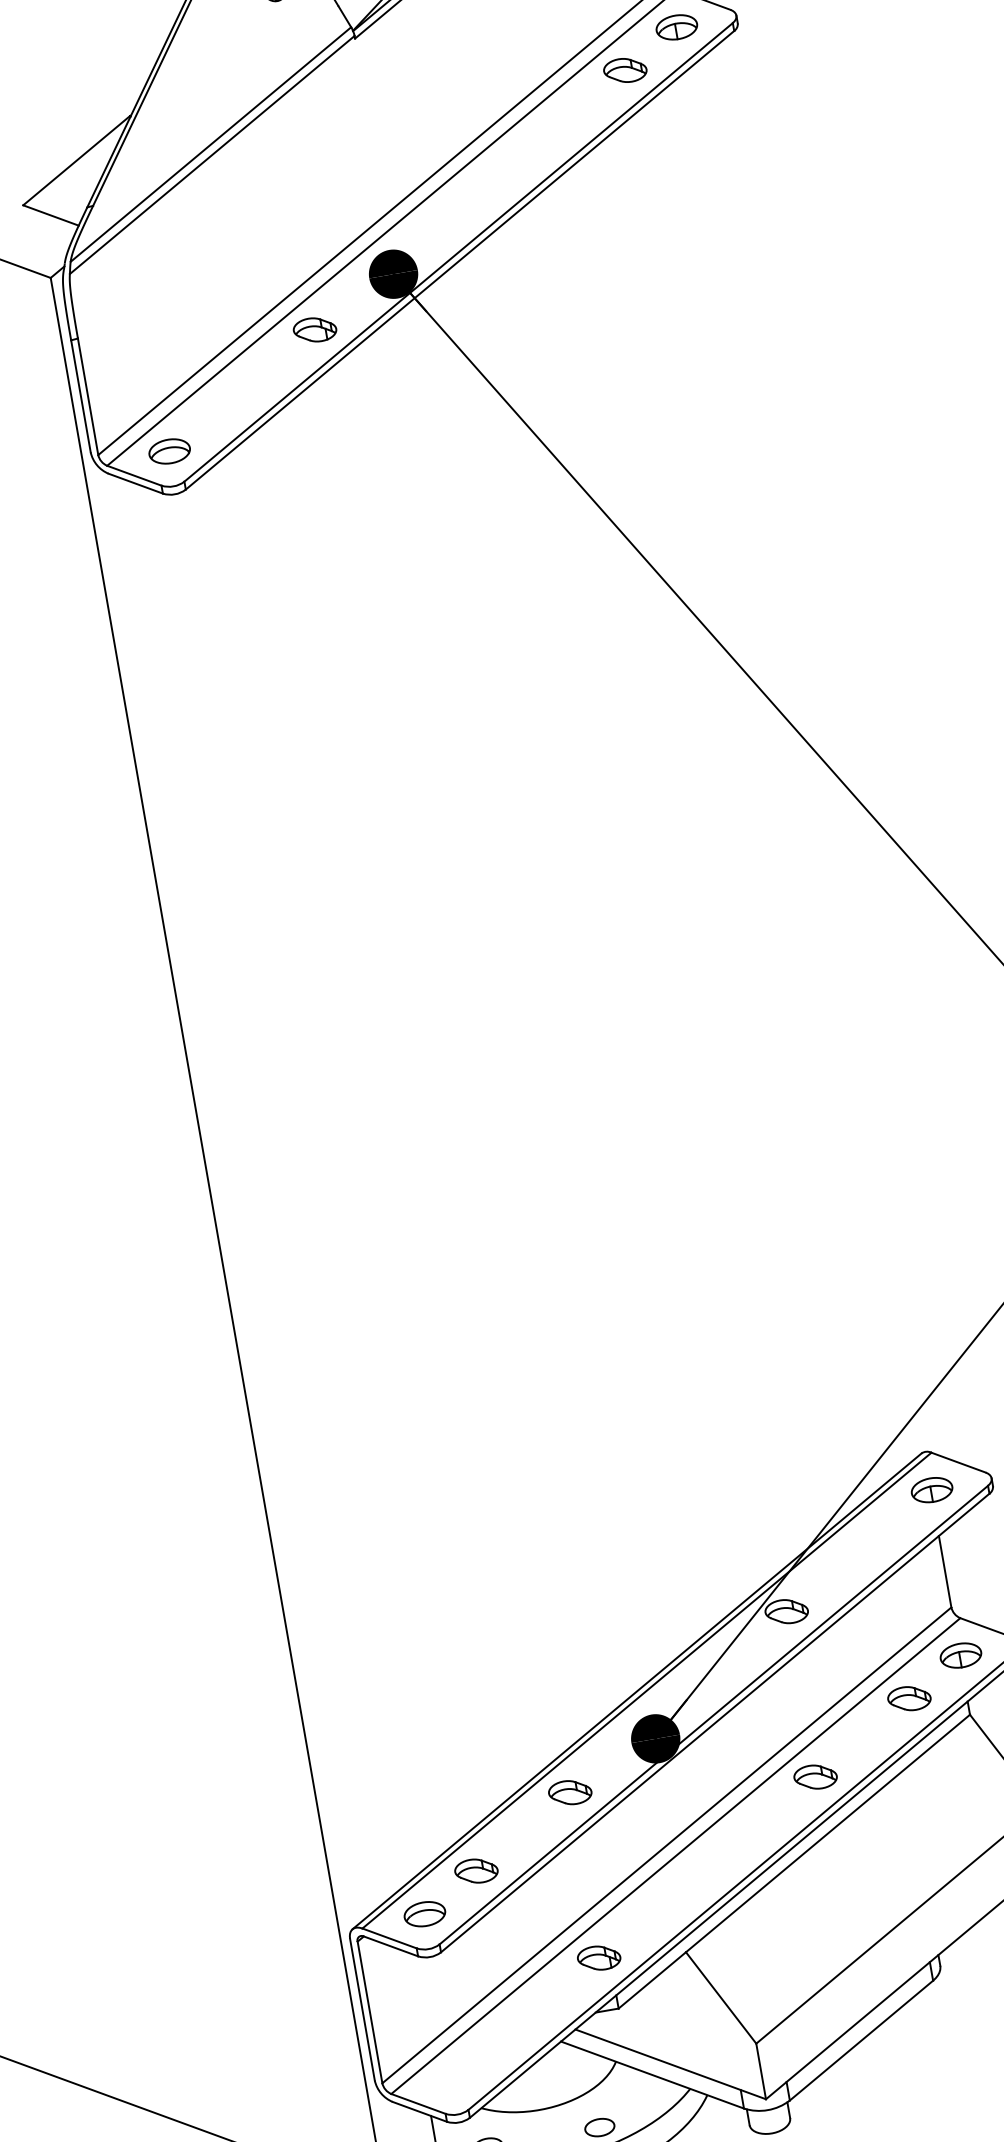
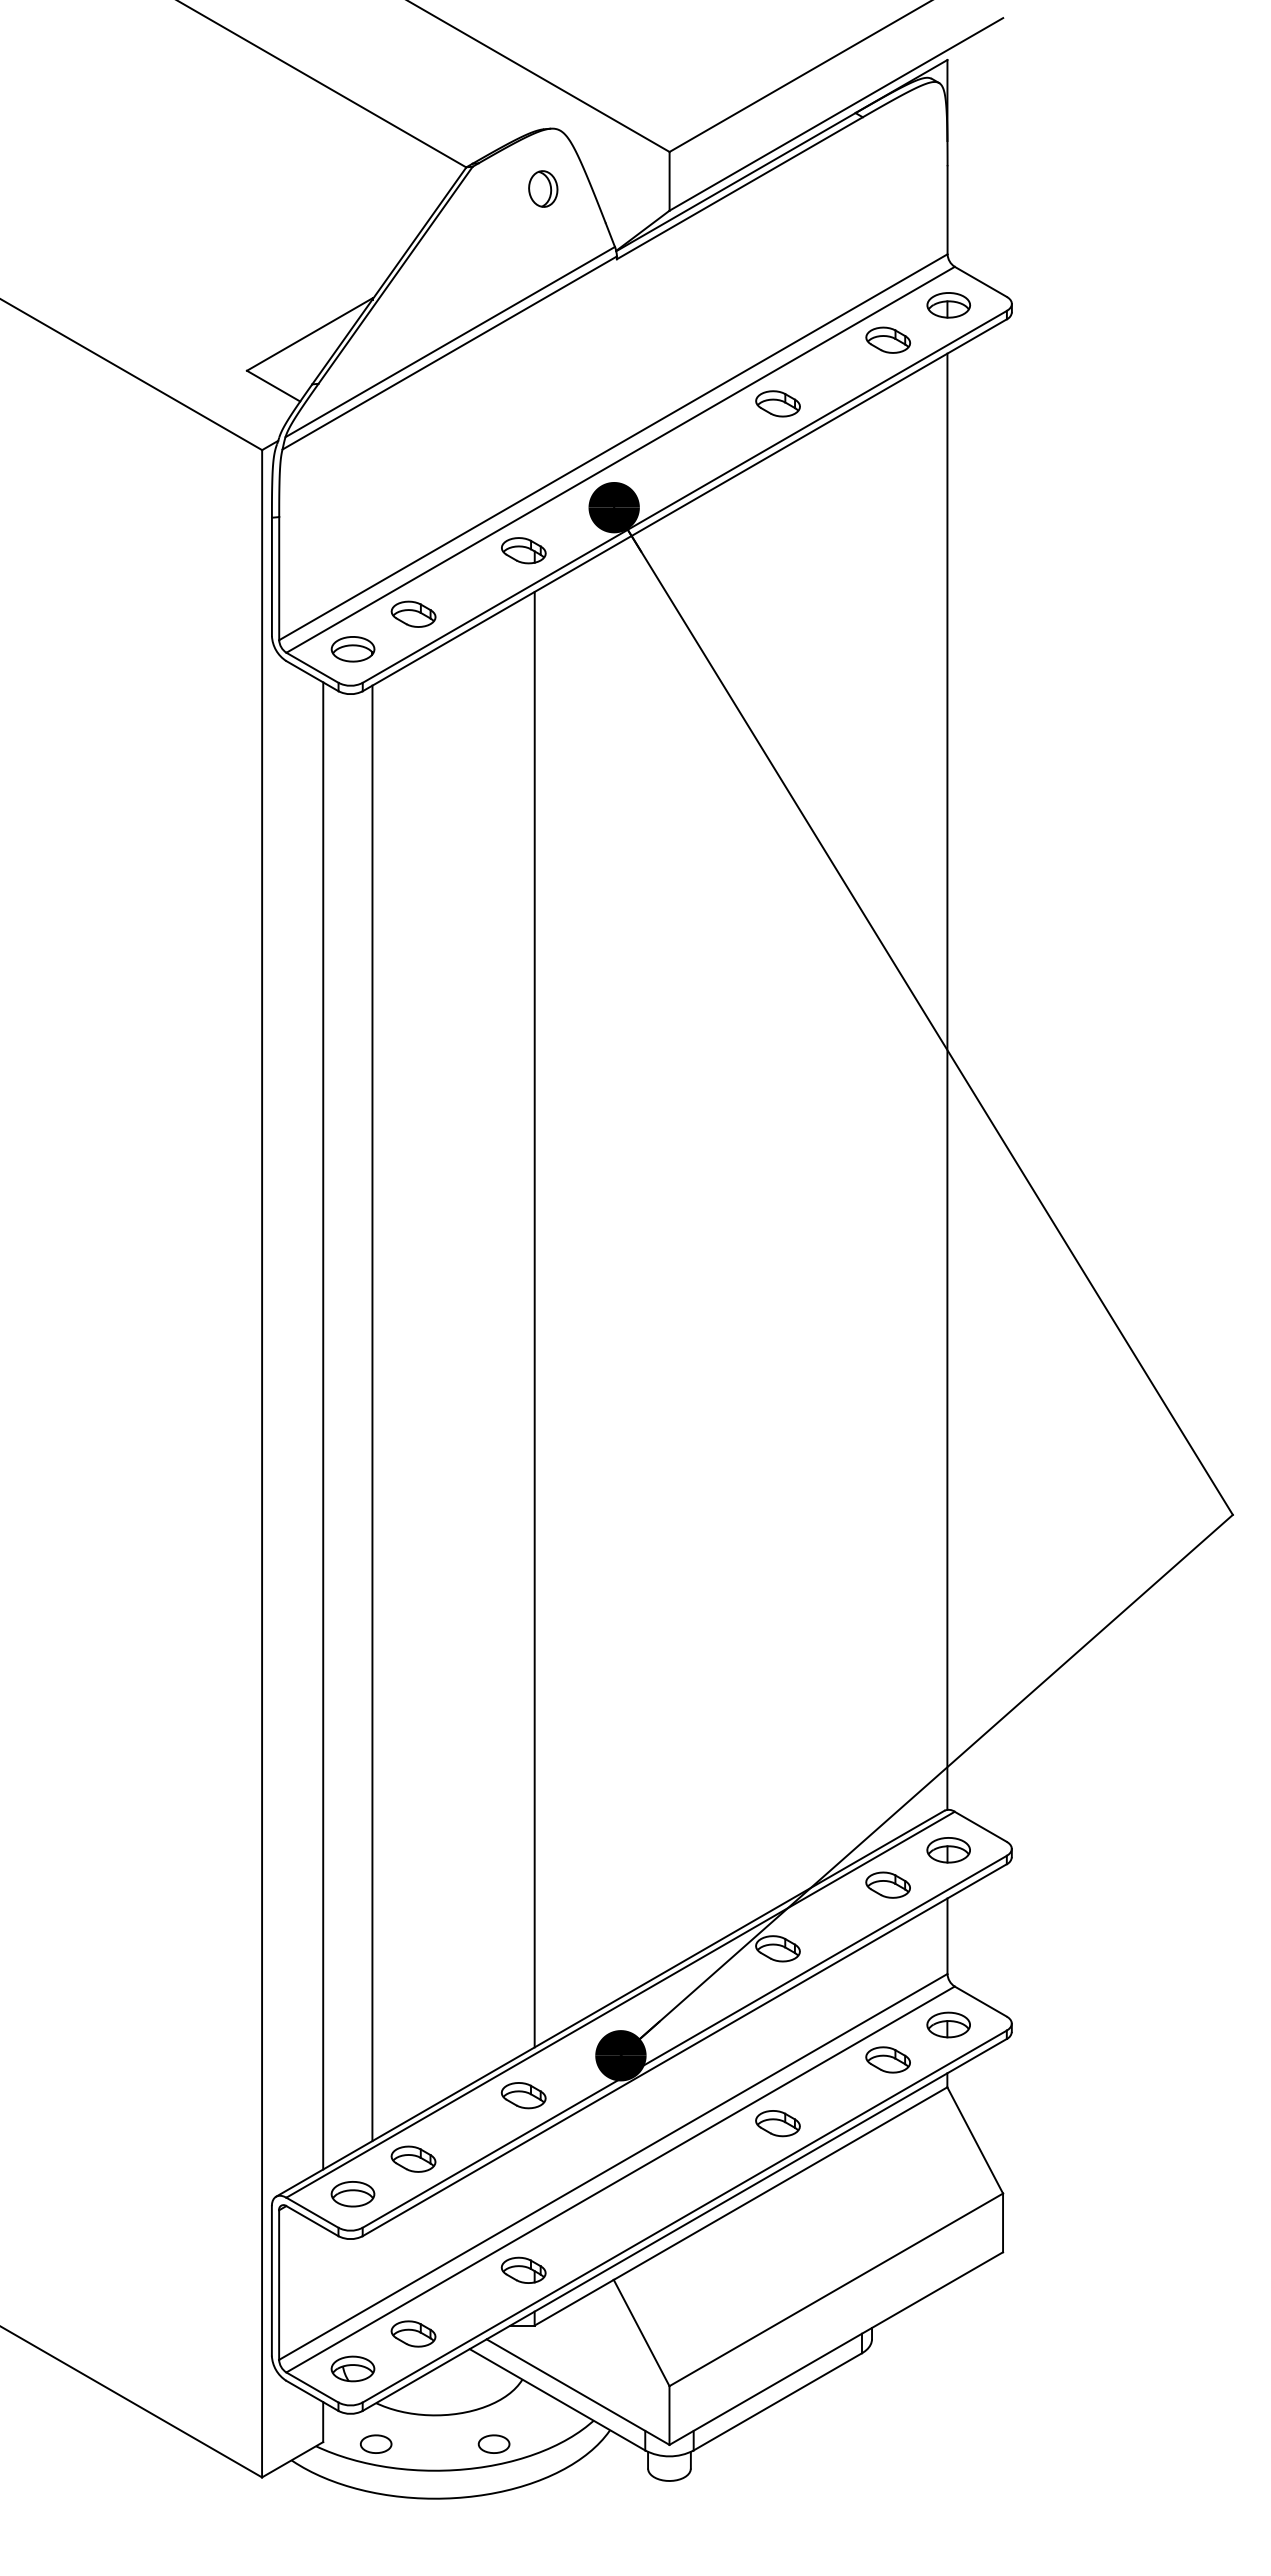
part: (530, 148) -> (777, 403), added
part: (221, 407) -> (413, 613), added
line: (803, 762) -> (947, 1081), added
line: (452, 1056) -> (534, 1319), added
line: (314, 1171) -> (372, 1413), added
line: (269, 1191) -> (323, 1425), added
part: (879, 1532) -> (887, 1884), added
part: (505, 2036) -> (413, 2333), added
part: (453, 2079) -> (352, 2368), added

